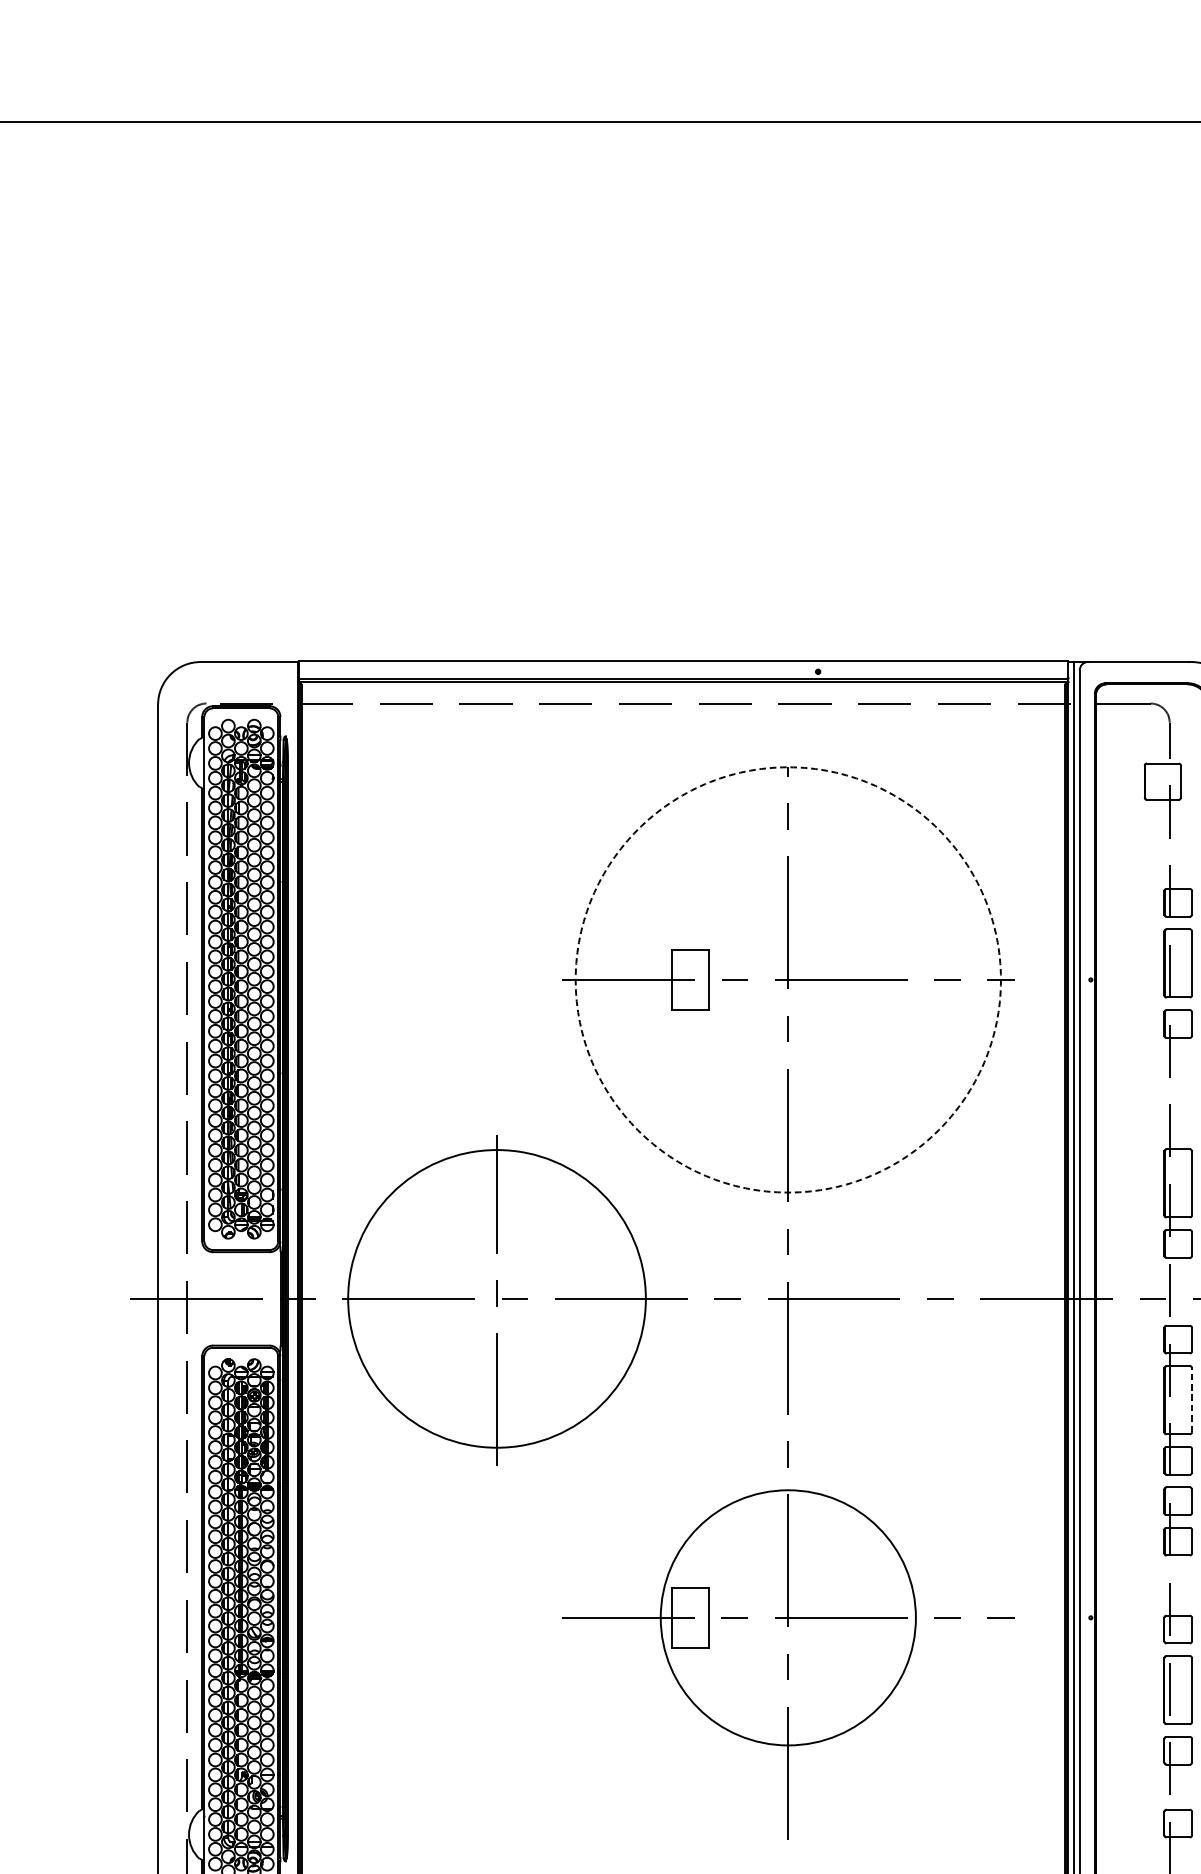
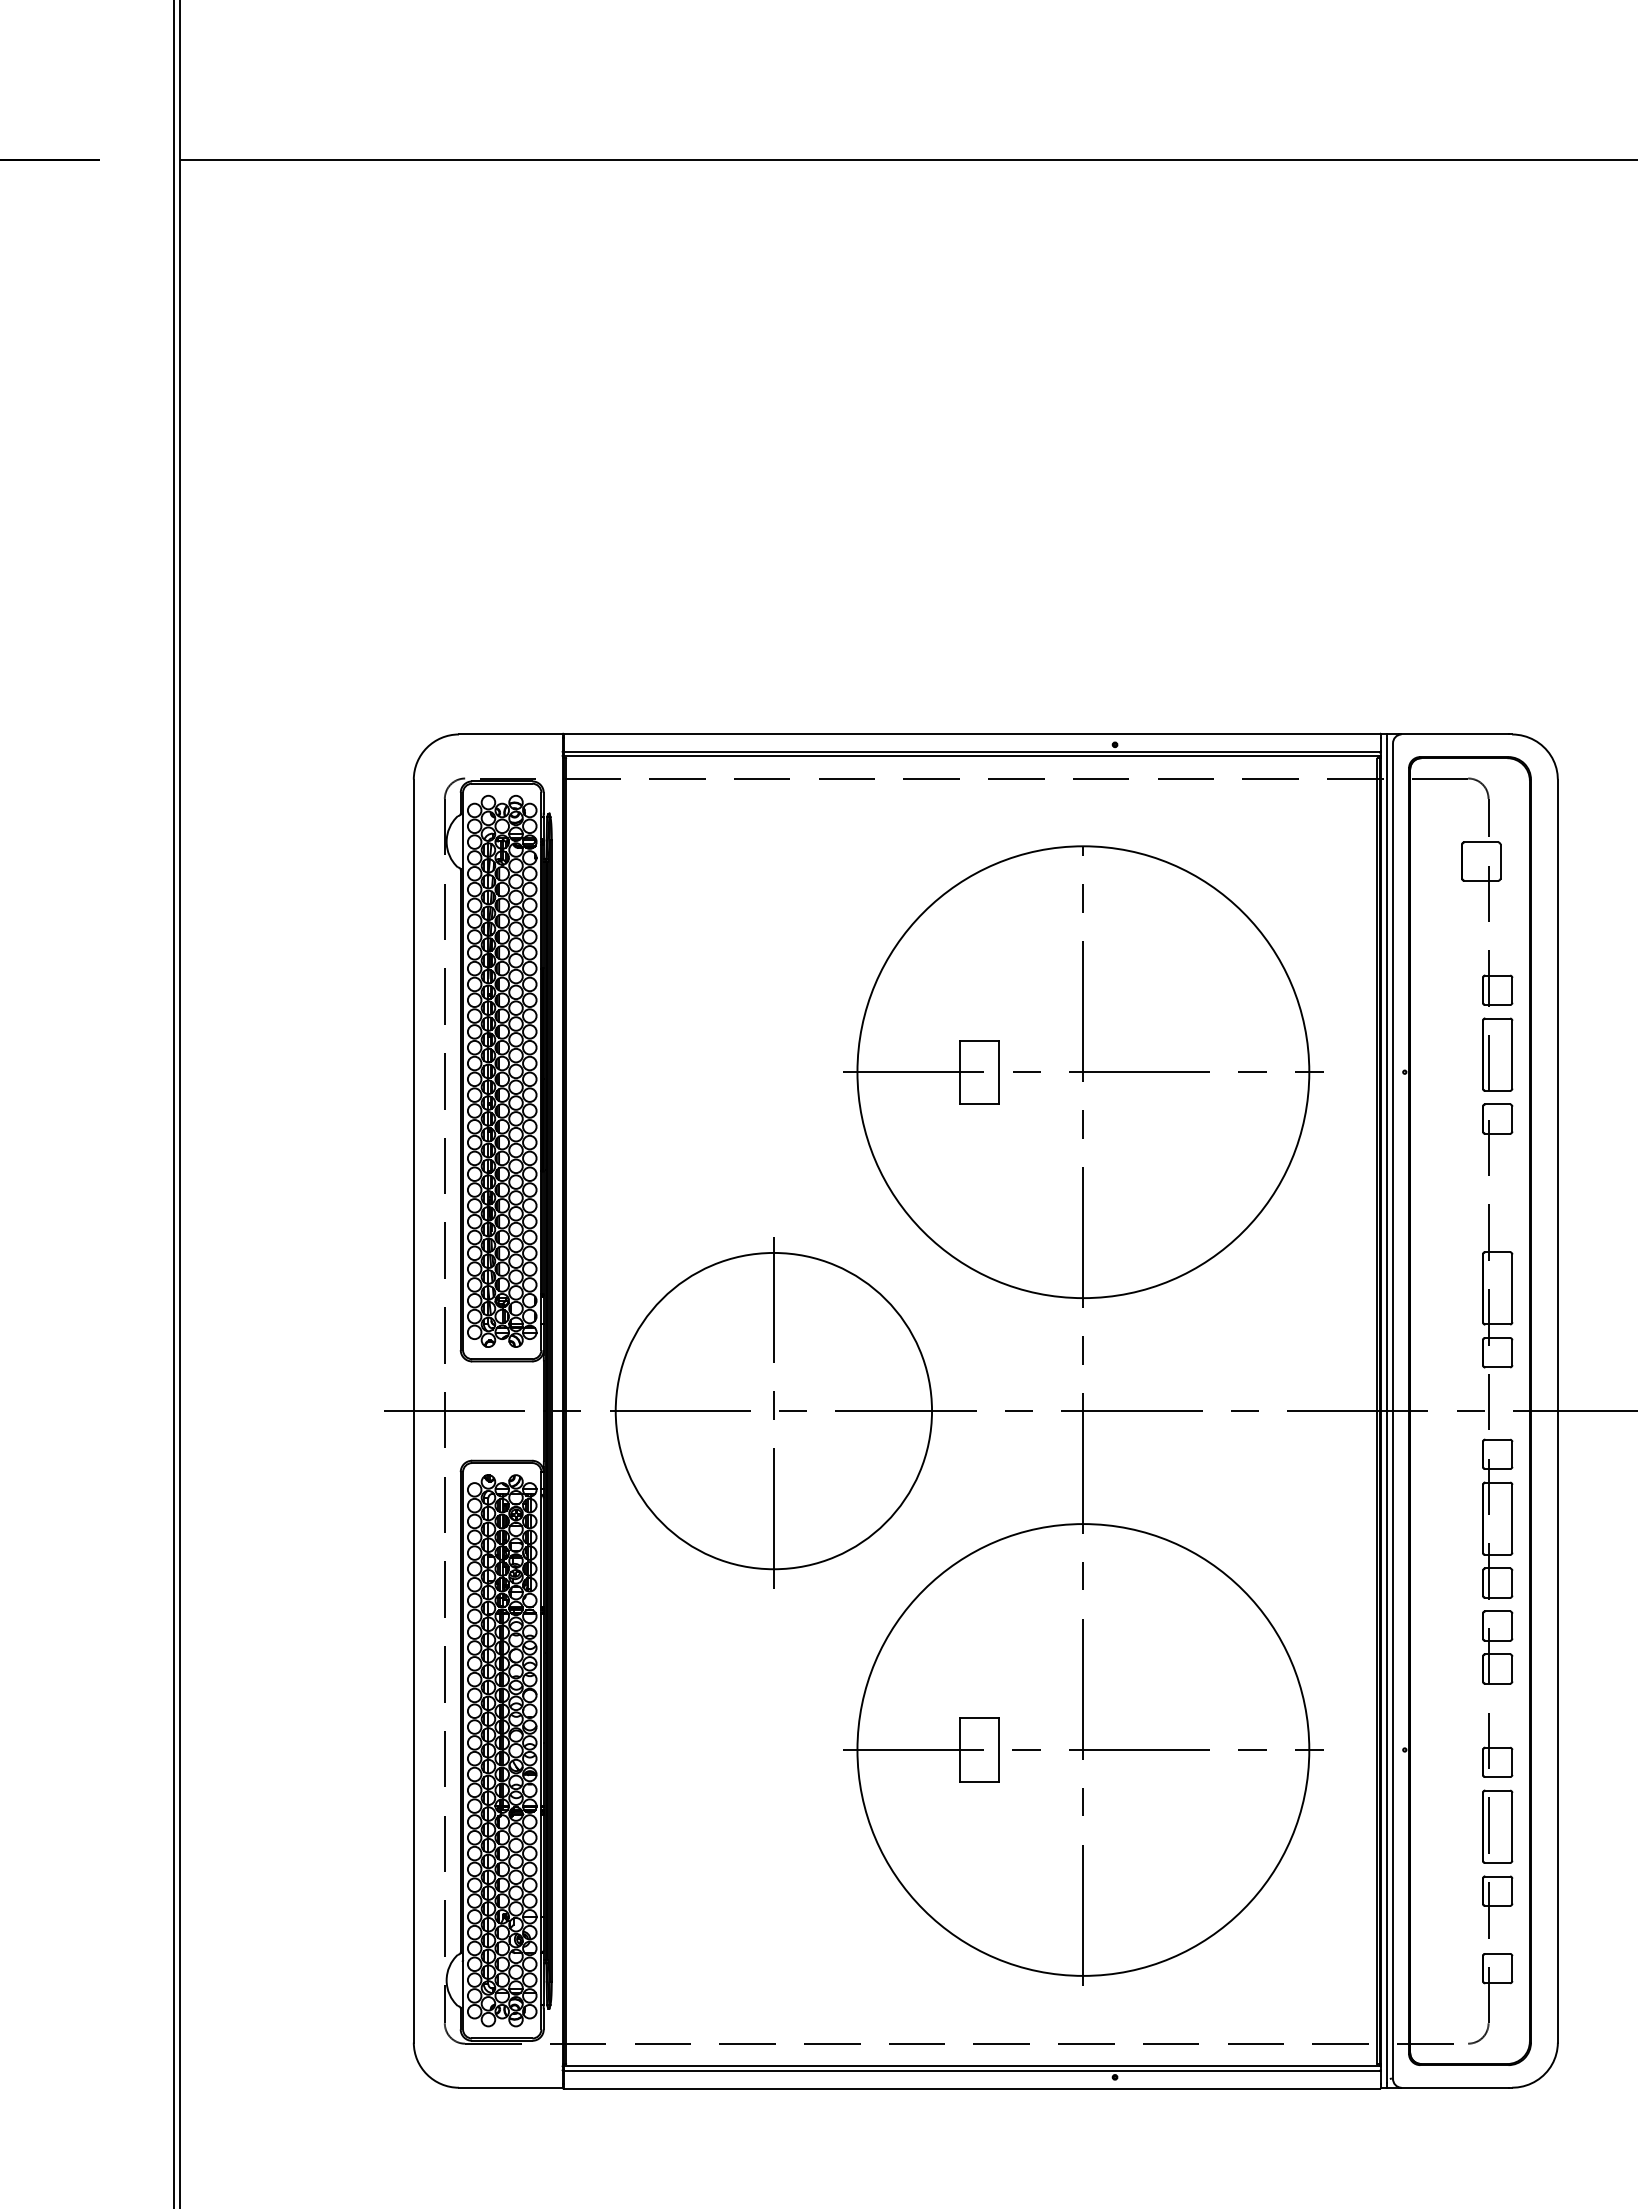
circle: (788, 980) -> (1083, 1072), dashed -> solid
line: (1192, 1399) -> (1512, 1518), dashed -> solid
circle: (788, 1617) -> (1083, 1749), size x1.67

